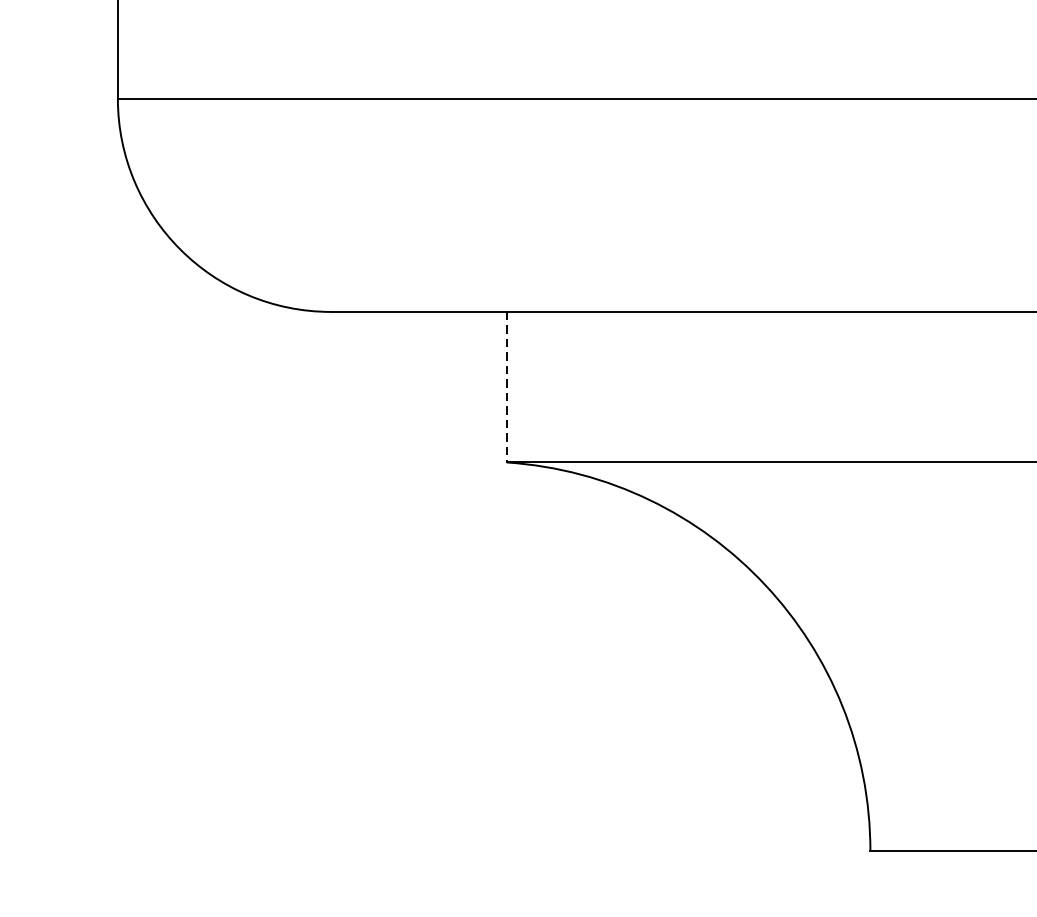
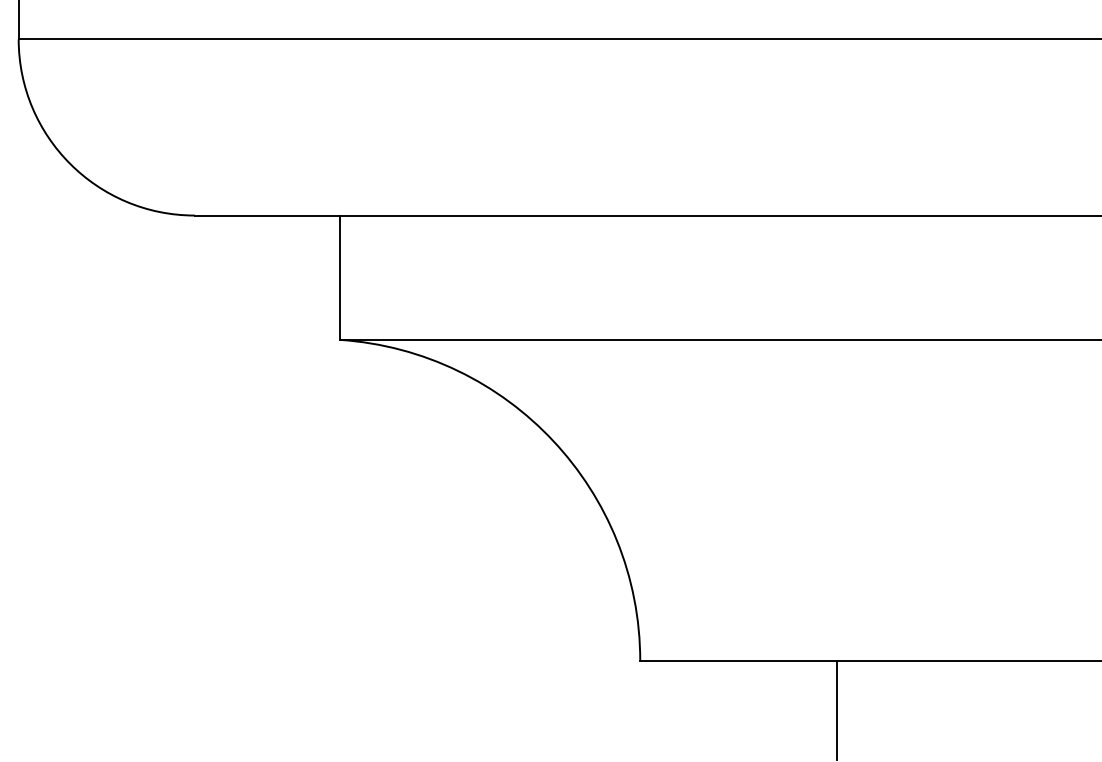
line: (506, 388) -> (339, 278), dashed -> solid

